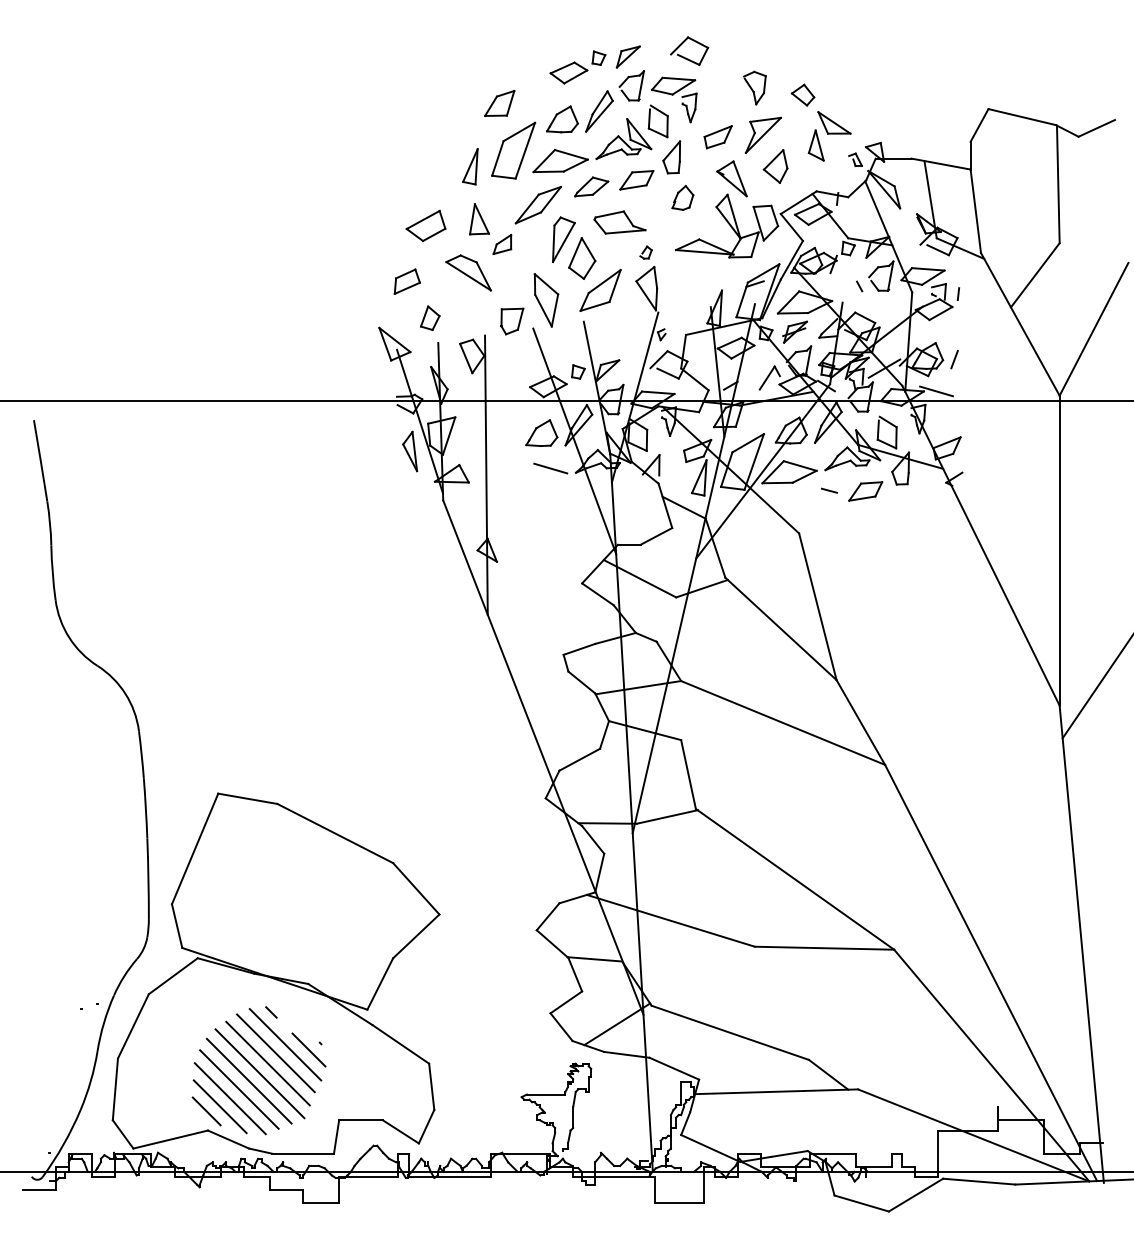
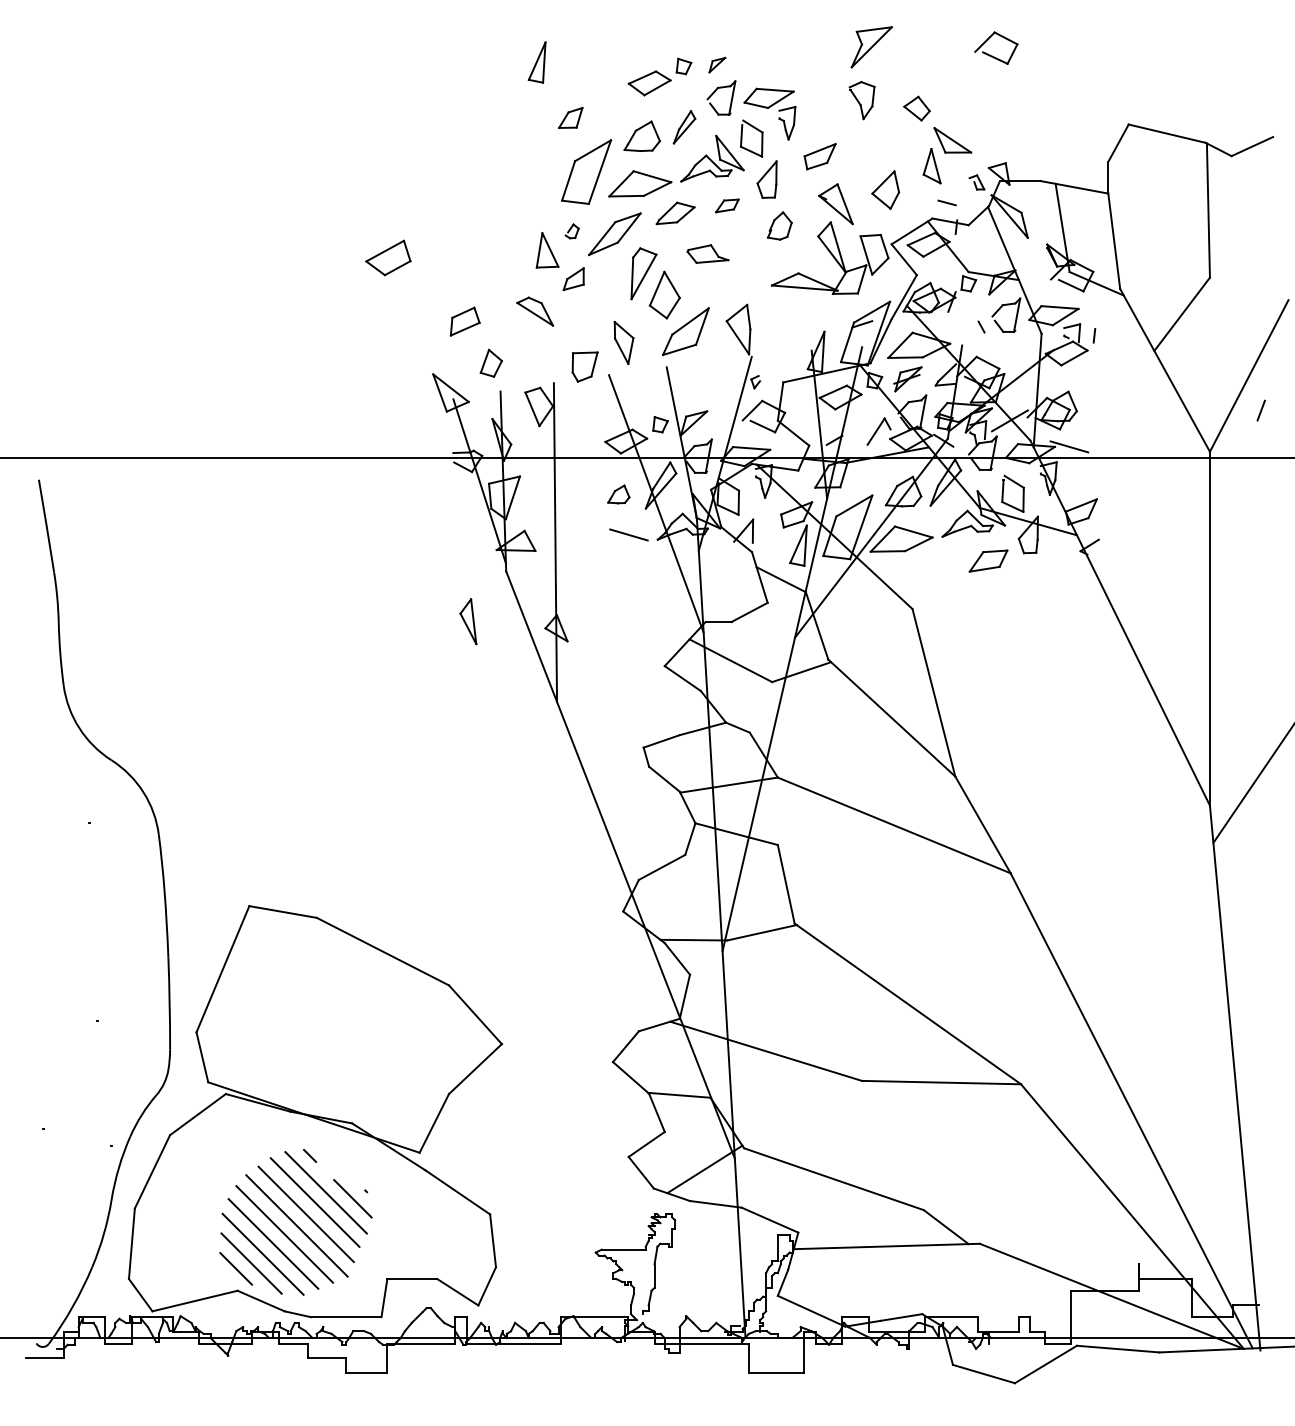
part: (627, 56) -> (716, 64), size x0.6
part: (686, 57) -> (992, 55), moved
part: (499, 102) -> (570, 117), size x0.7
part: (599, 111) -> (684, 127), size x0.7
part: (762, 134) -> (870, 46), moved
part: (470, 166) -> (537, 62), moved
part: (636, 180) -> (726, 206), size x0.6
part: (619, 222) -> (707, 254), size x0.7
part: (425, 225) -> (387, 257), moved
part: (645, 252) -> (571, 231), moved
part: (468, 272) -> (535, 311), size x0.7
part: (546, 300) -> (624, 343), size x0.7
line: (954, 359) -> (1261, 410), moved
part: (541, 432) -> (618, 493), size x0.6
part: (410, 451) -> (468, 621), moved
line: (829, 490) -> (947, 202), moved

